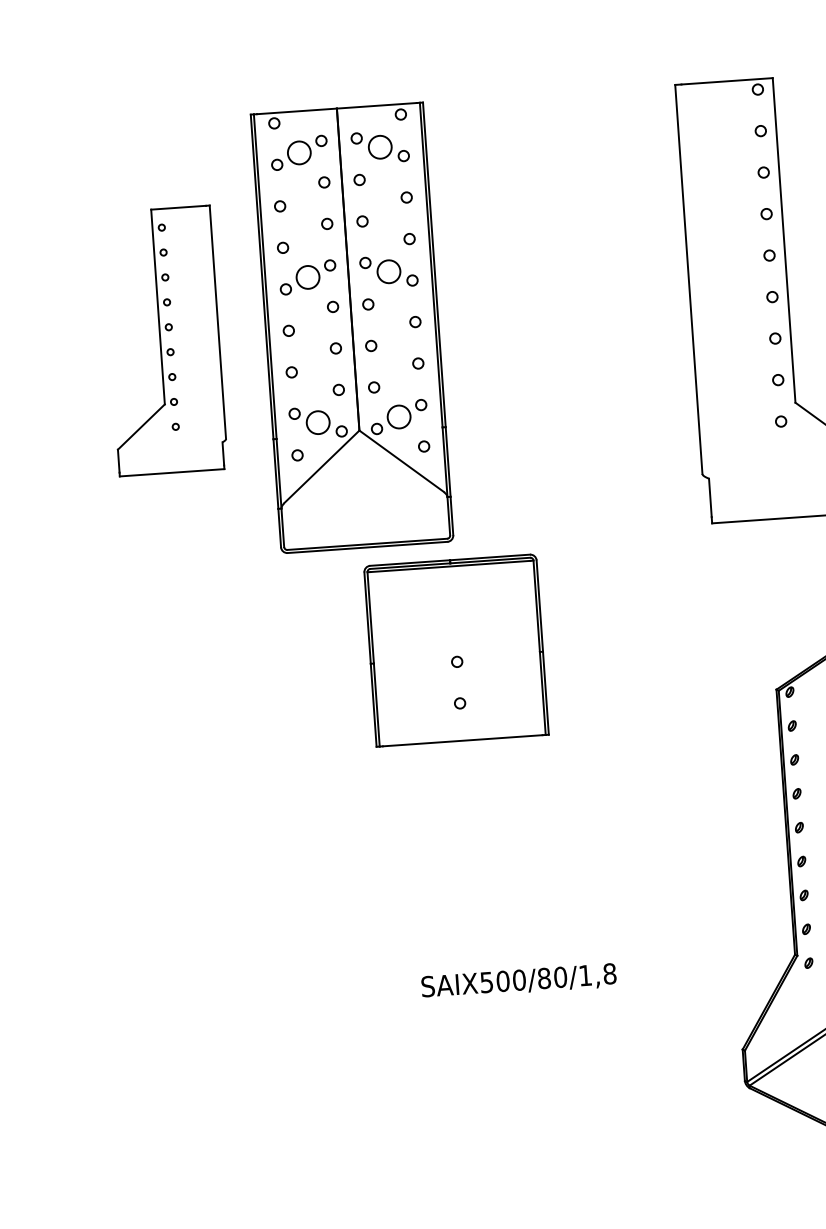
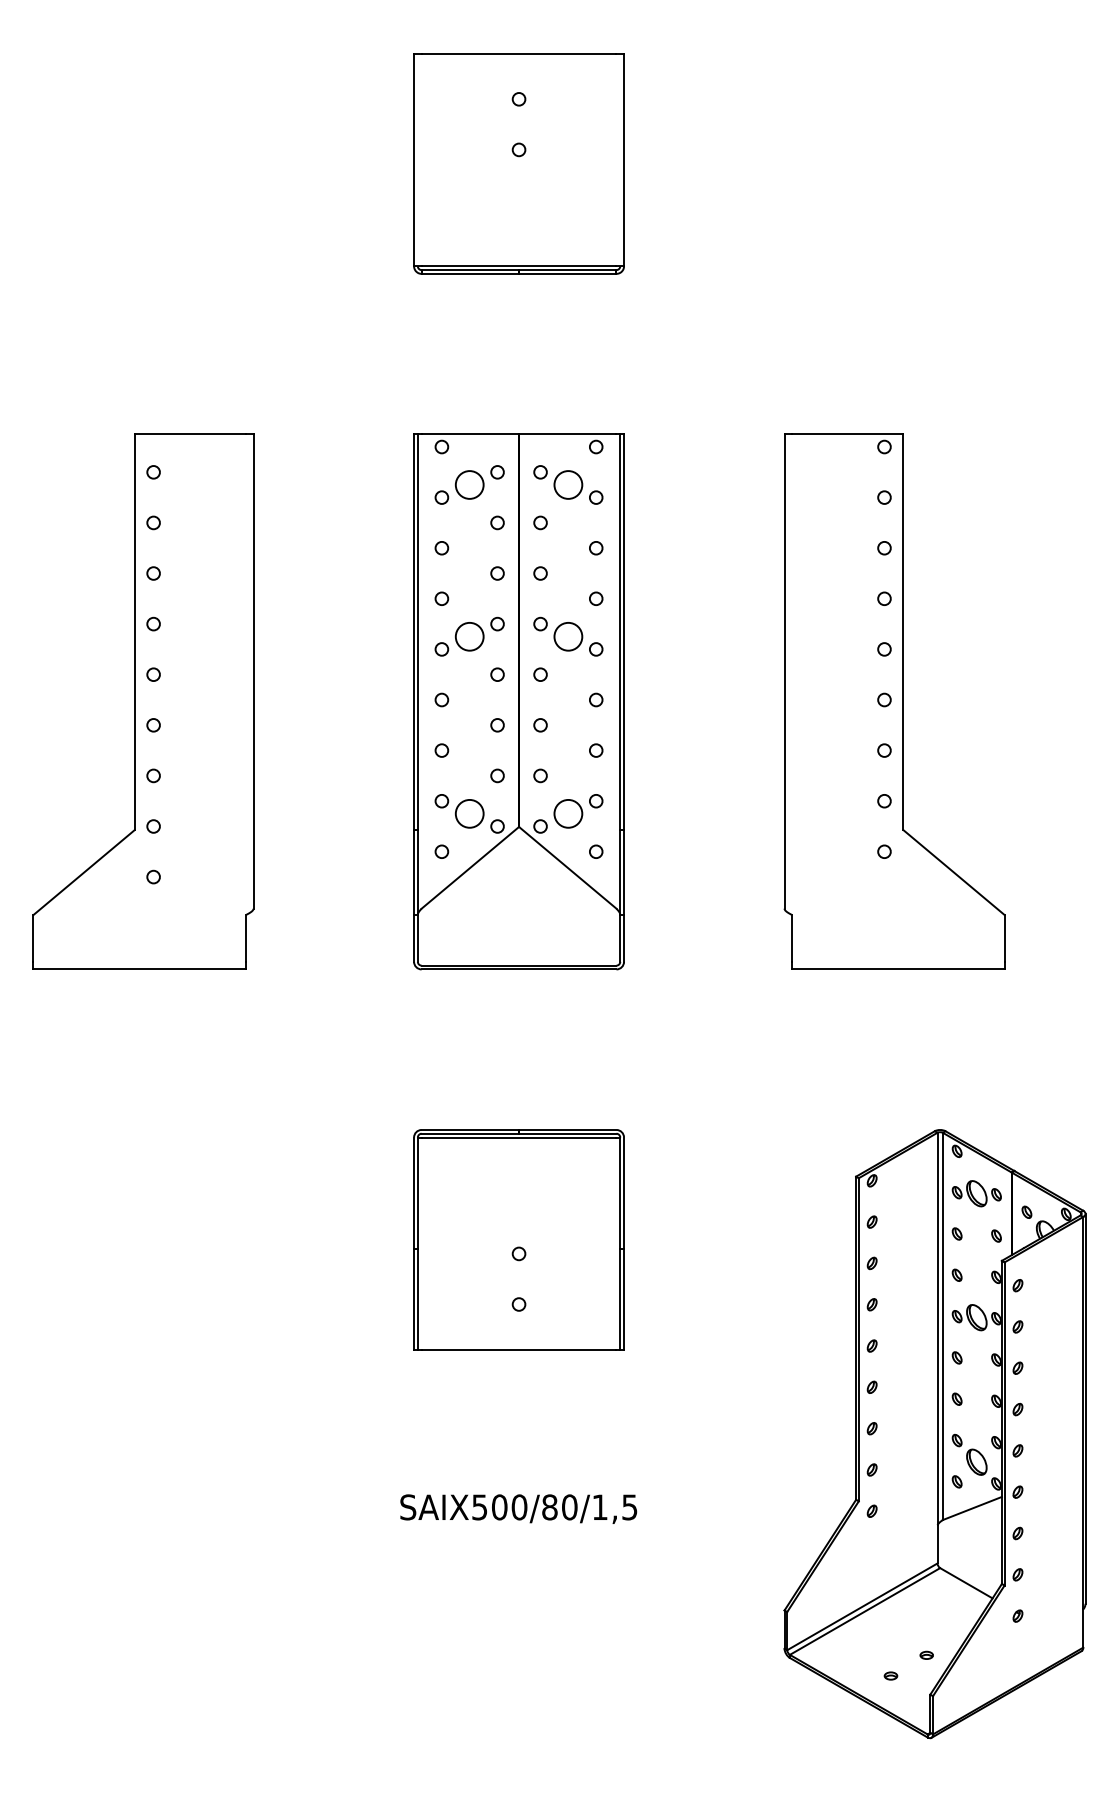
part: (351, 327) -> (518, 701), moved
part: (164, 340) -> (143, 701), size x1.67
part: (455, 650) -> (518, 1239), moved
text: (609, 974) -> (629, 1507), SAIX500/80/1,8 -> SAIX500/80/1,5

